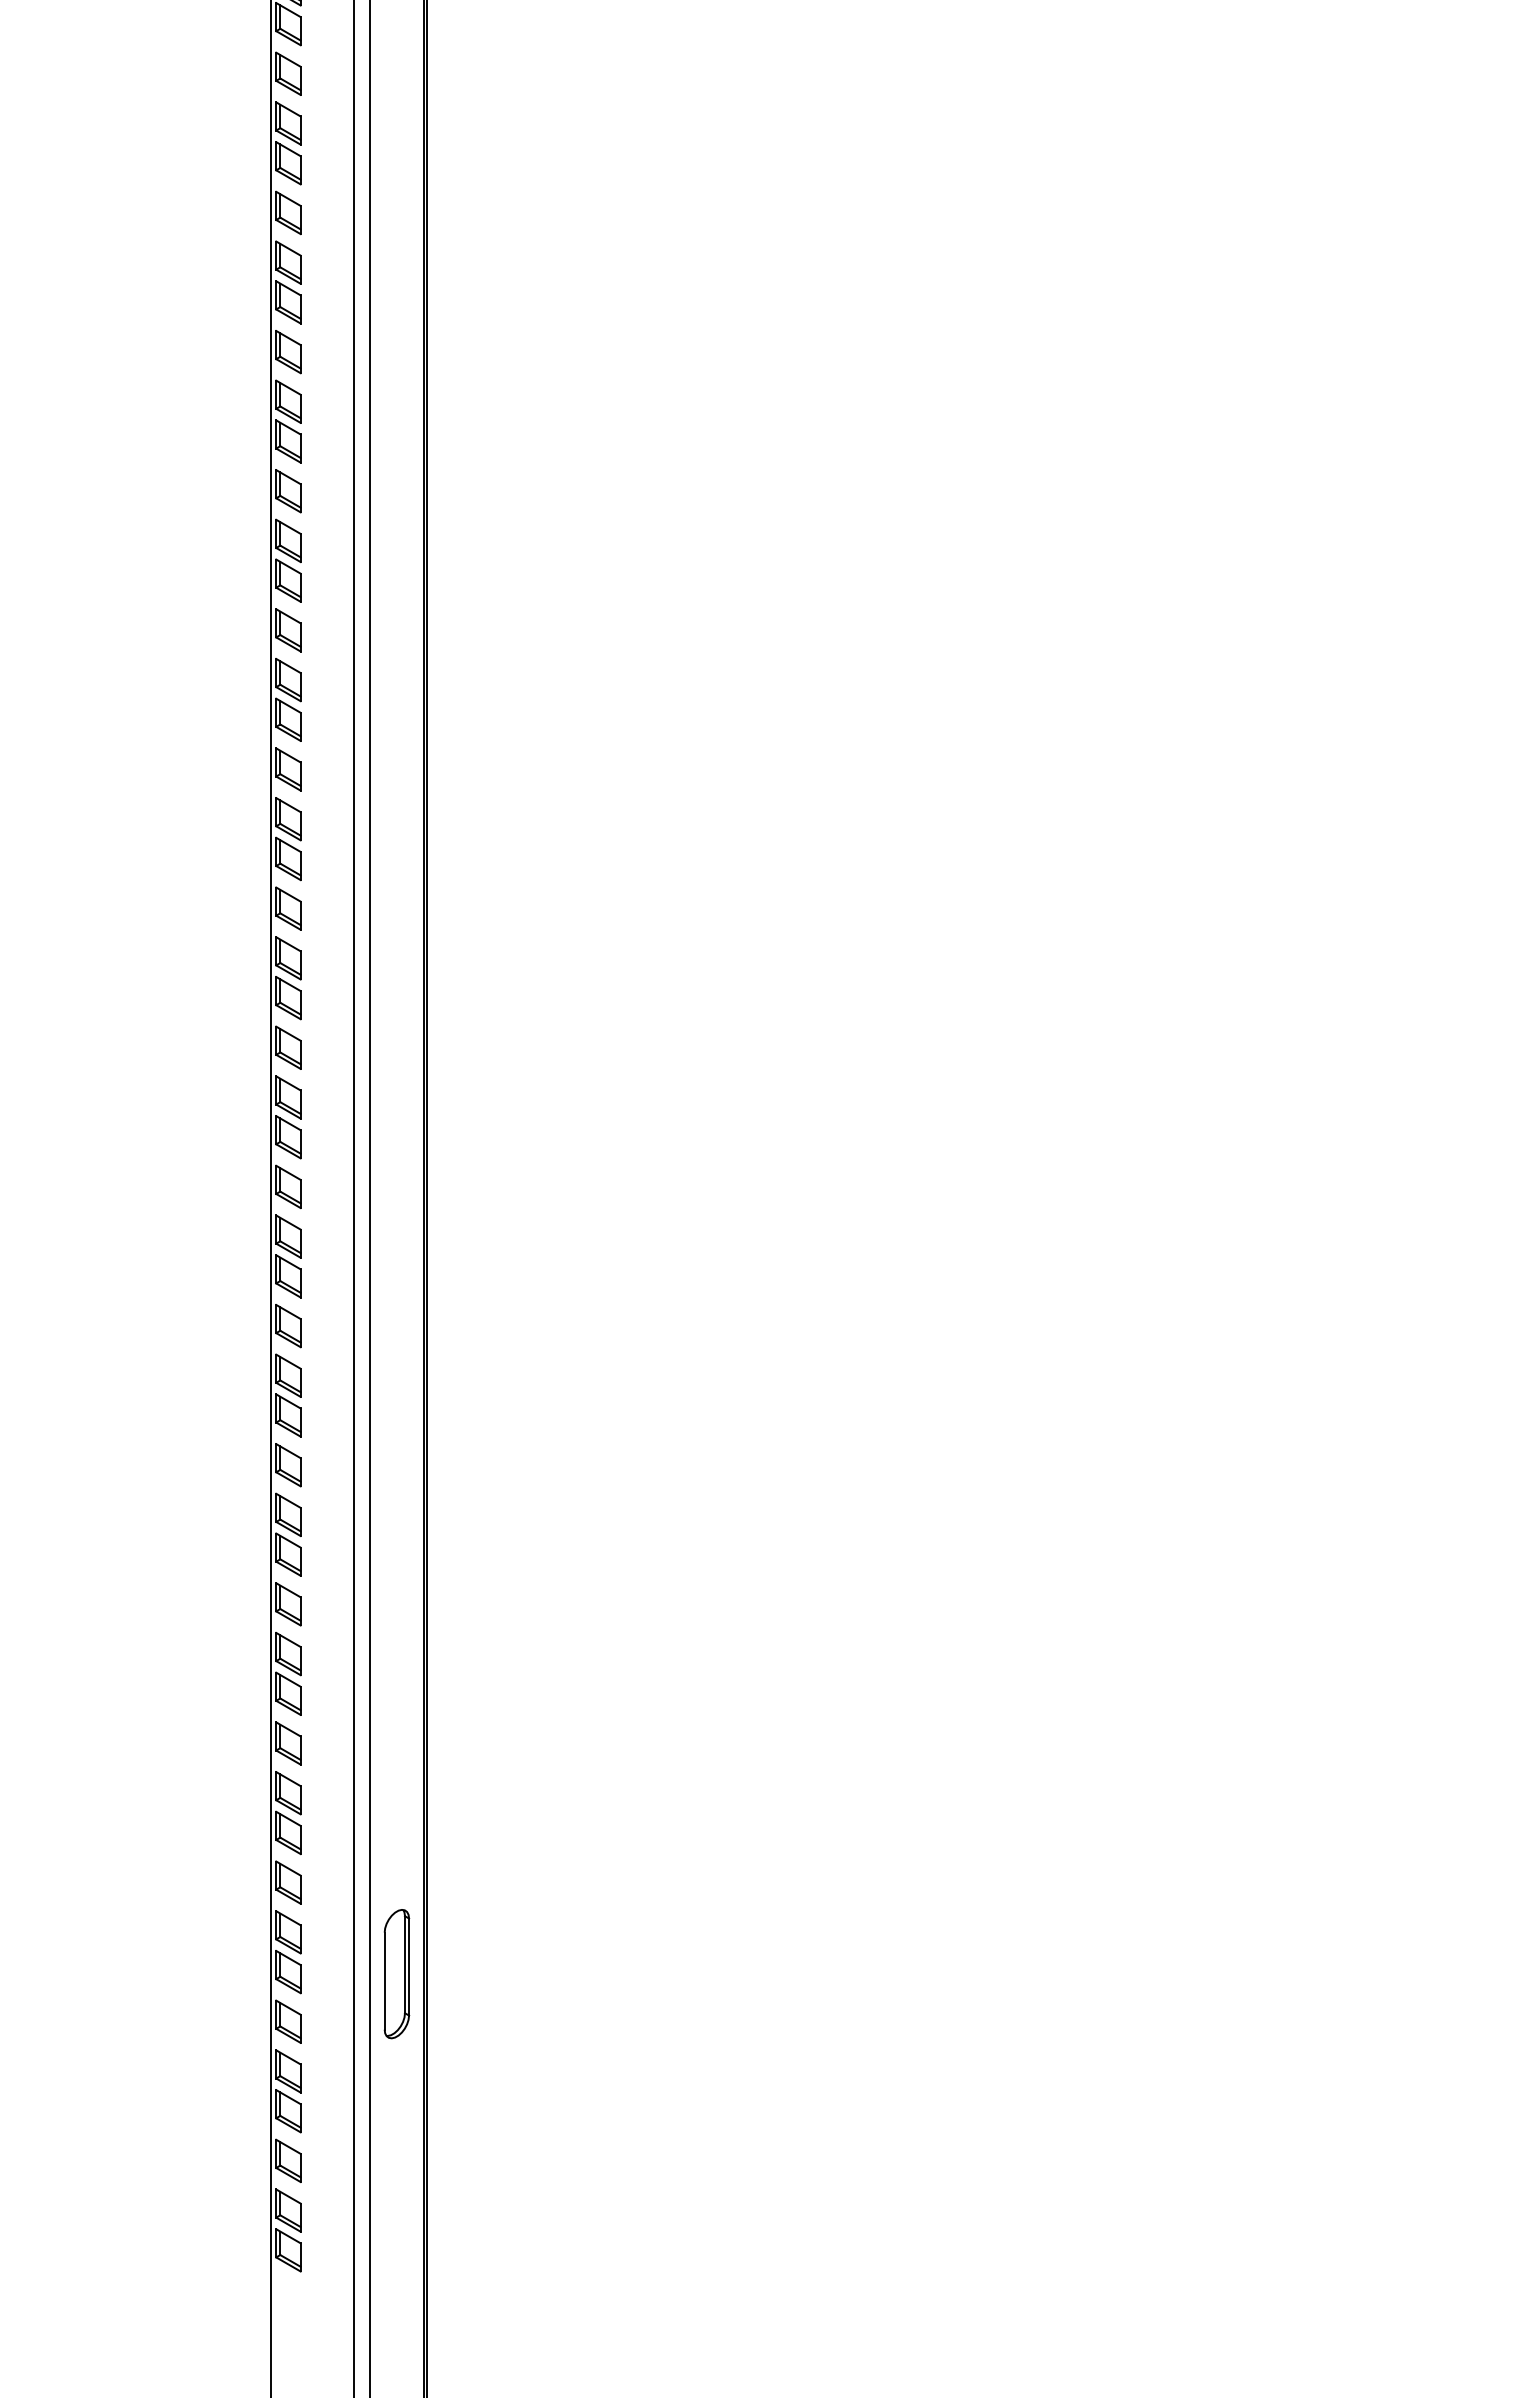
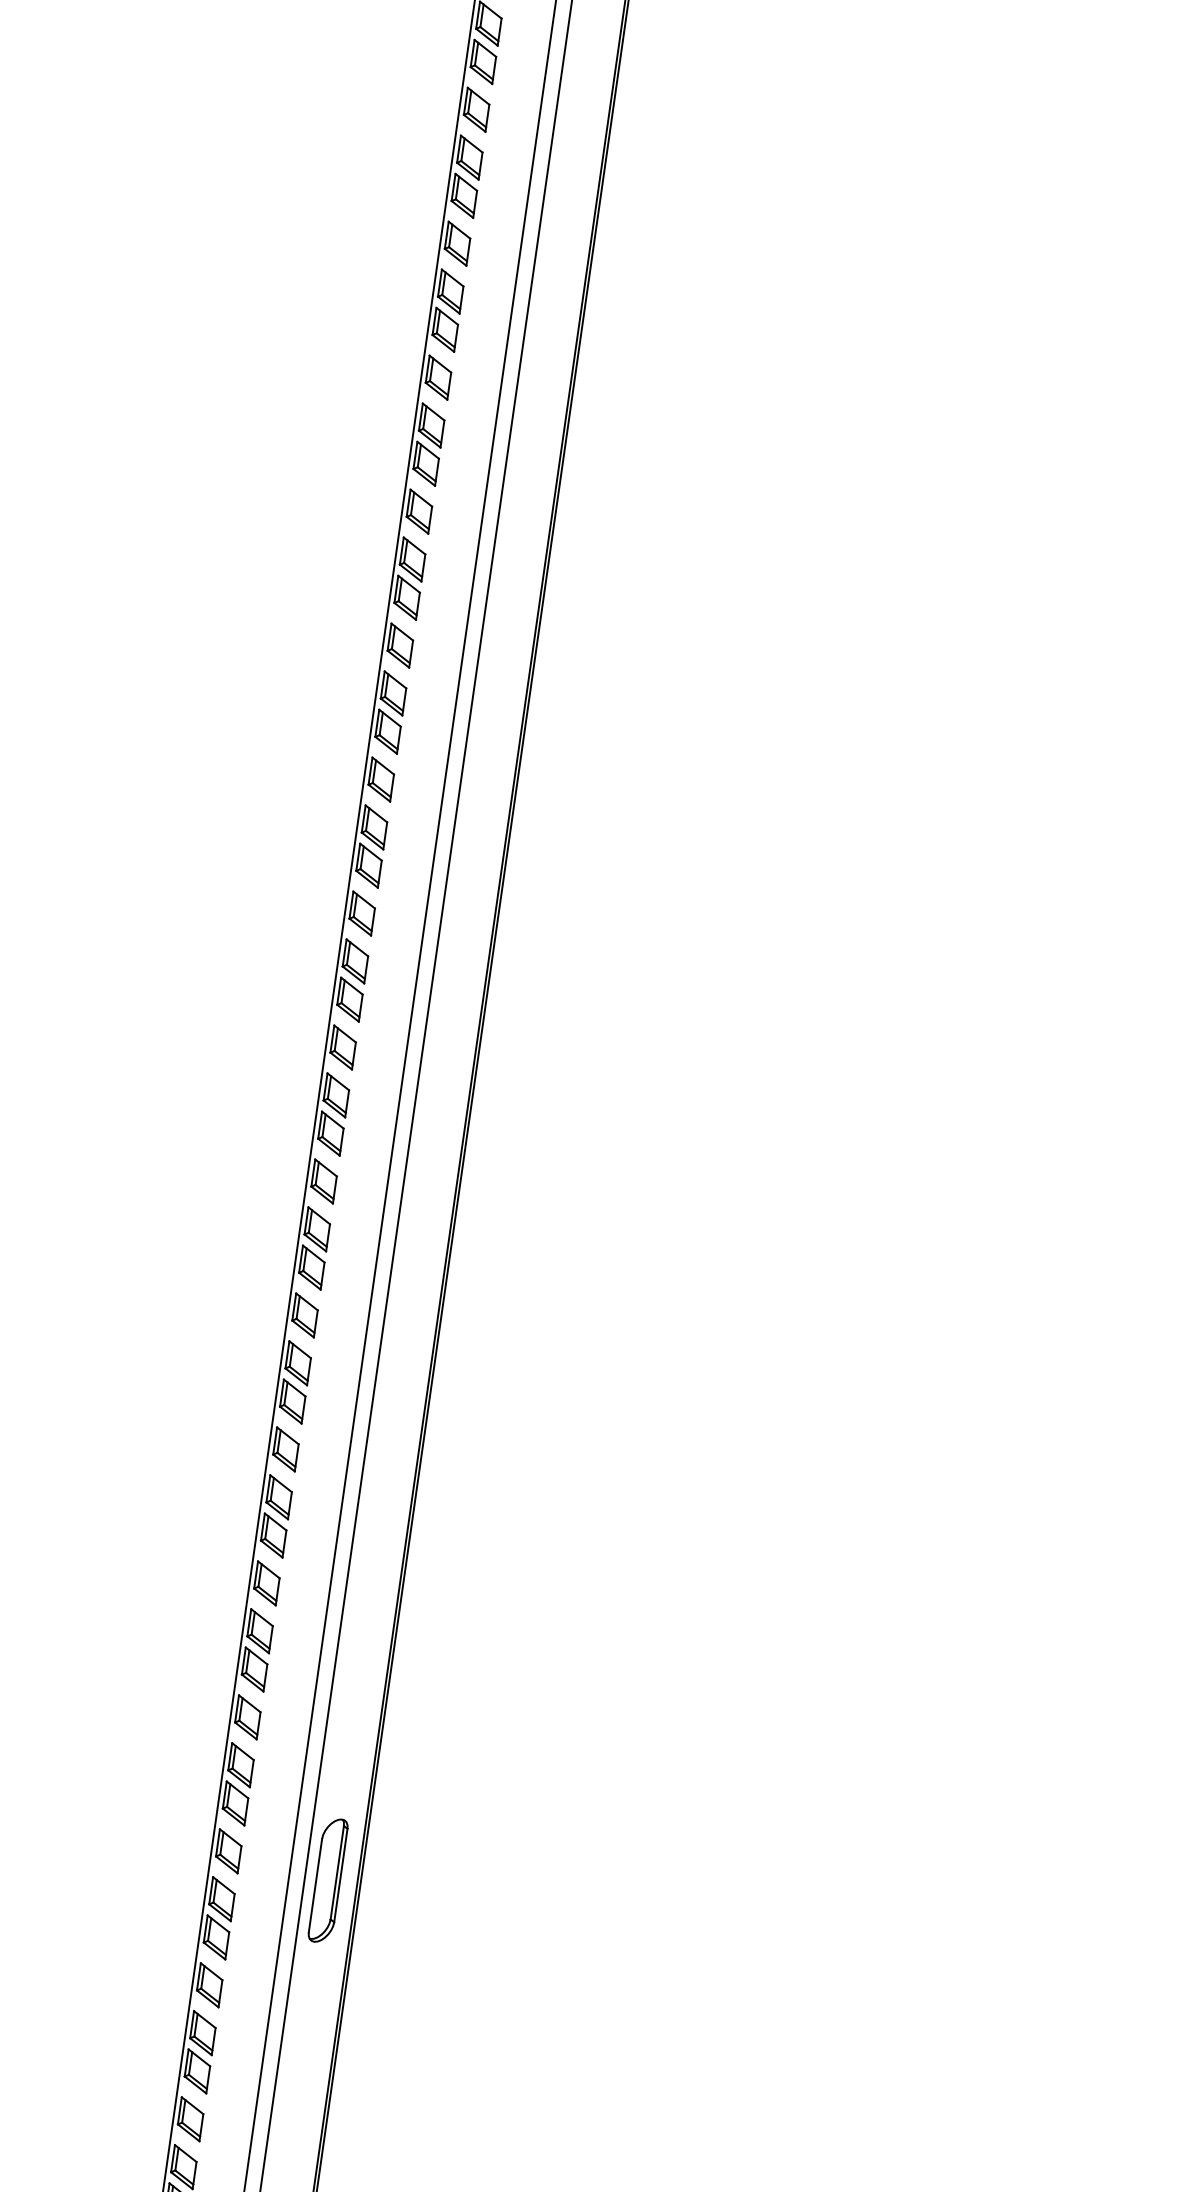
part: (396, 1974) -> (327, 1881), moved

